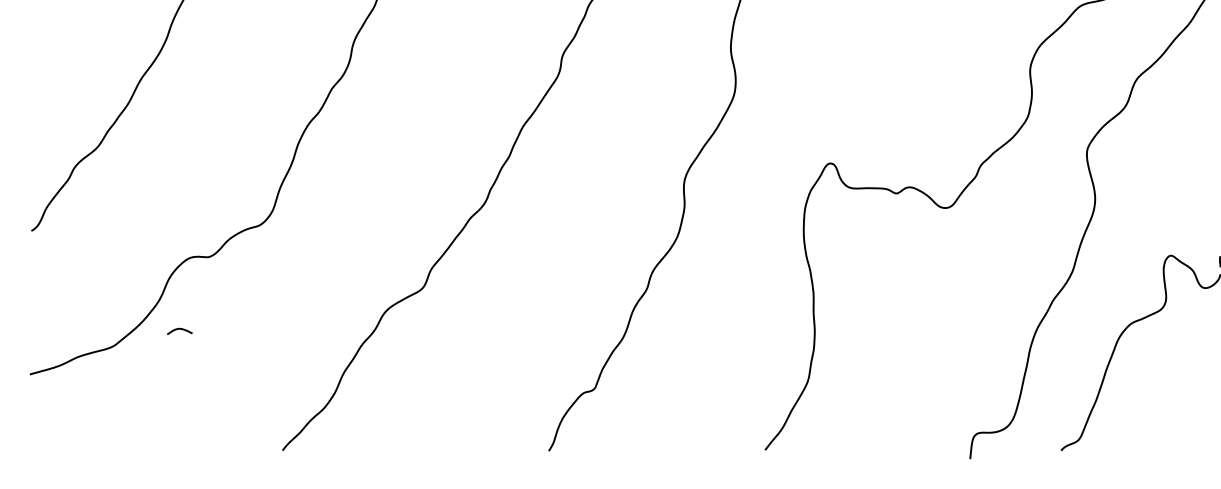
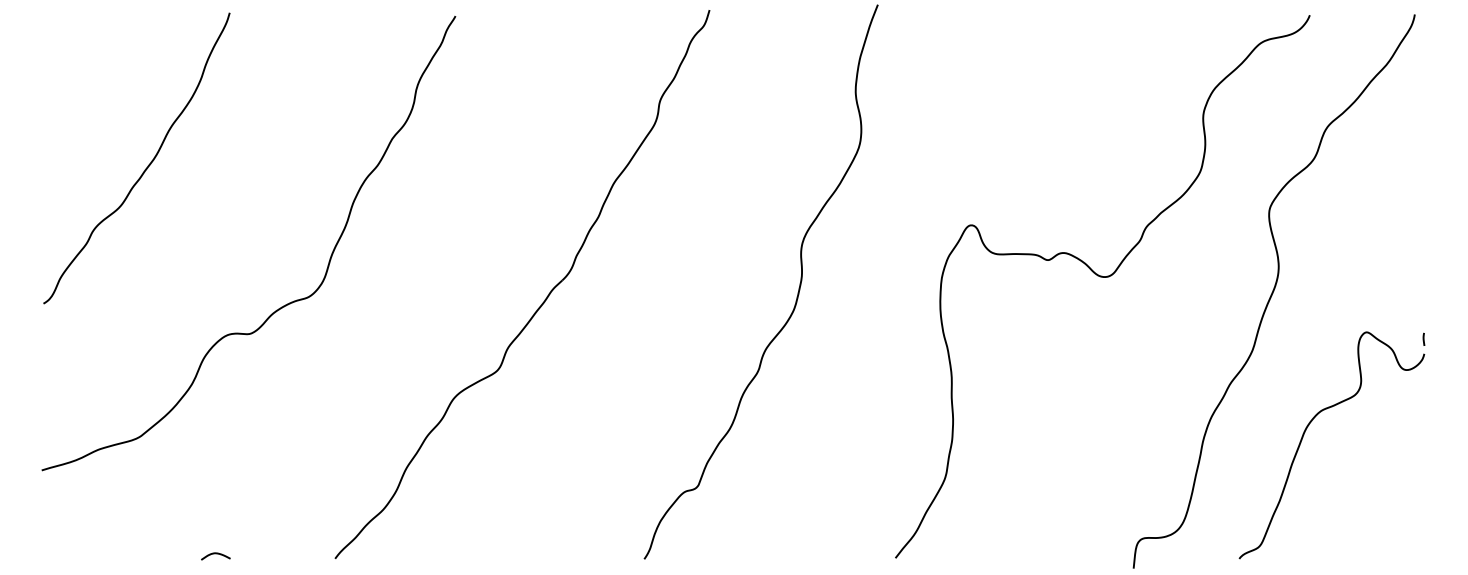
curve: (179, 329) -> (215, 554), moved

